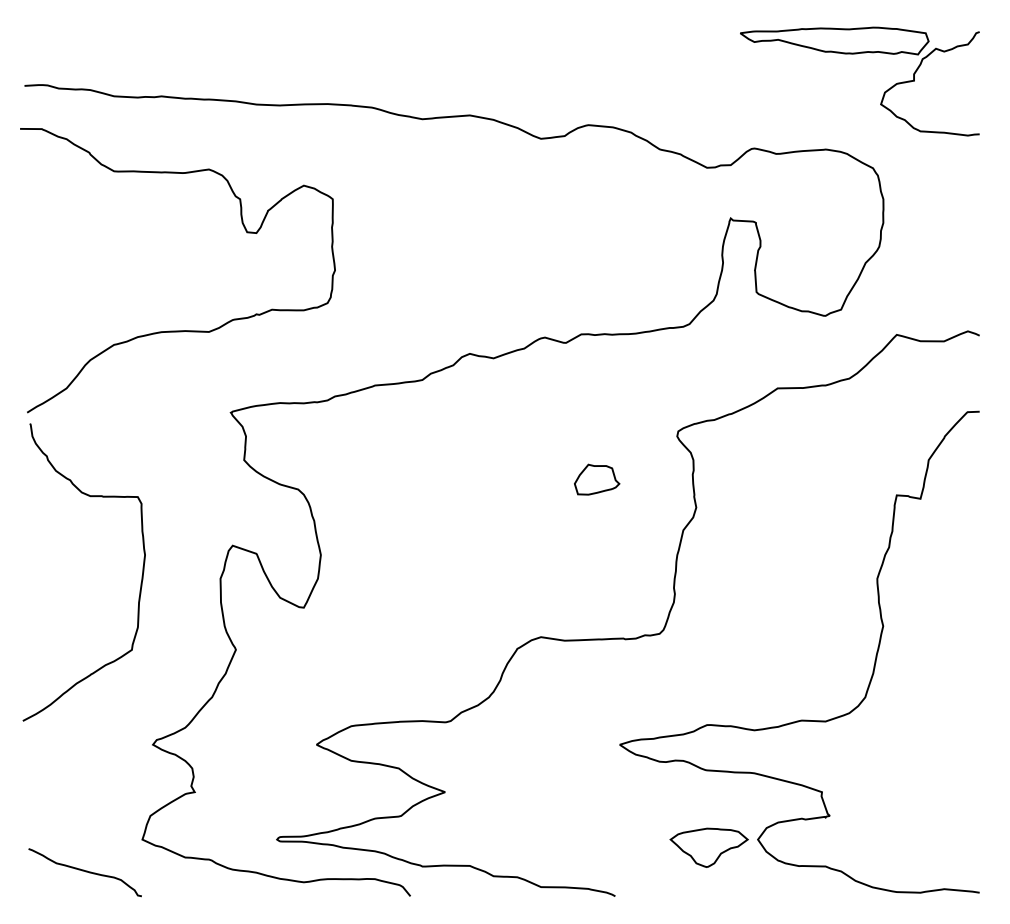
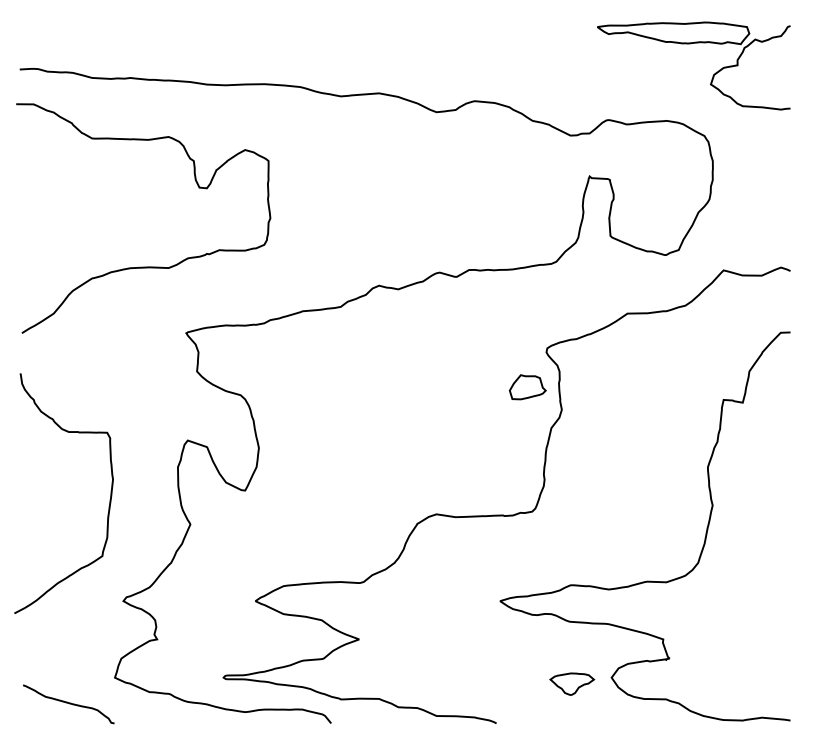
part: (597, 479) -> (528, 387), moved
curve: (140, 583) -> (109, 502), moved
part: (708, 847) -> (571, 684), size x0.7

